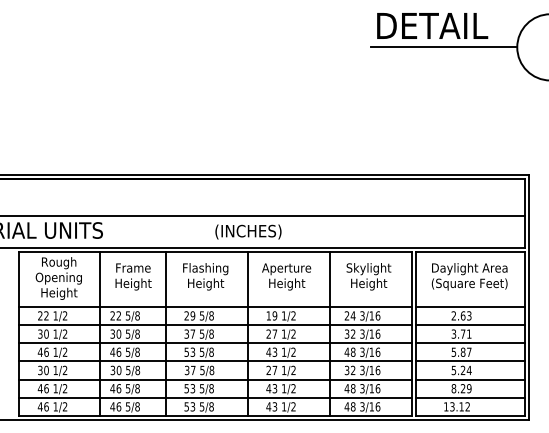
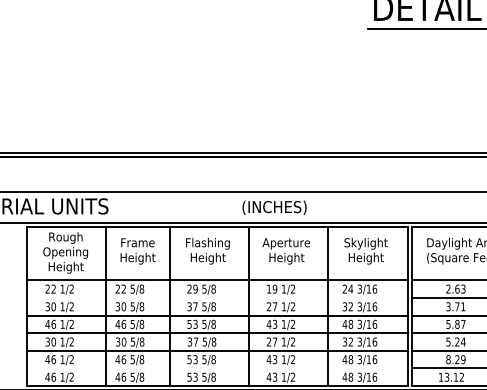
text: (248, 231) -> (274, 207), moved
line: (214, 325) -> (216, 298), removed
line: (214, 397) -> (216, 368), removed

